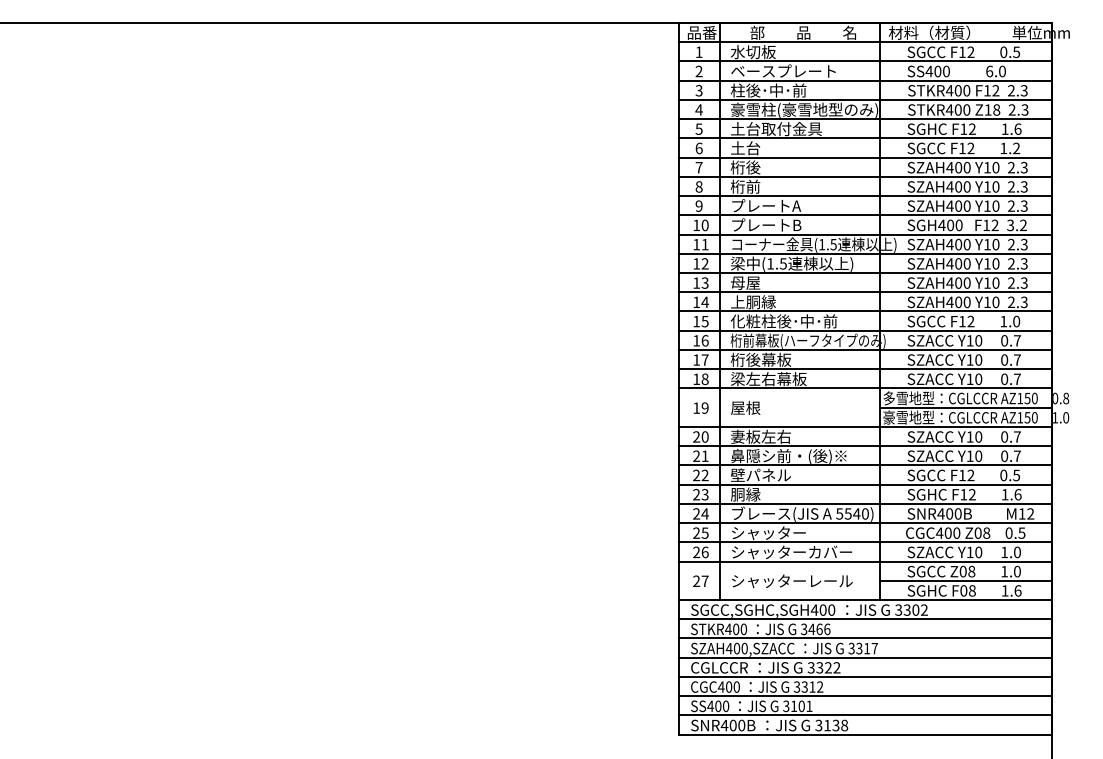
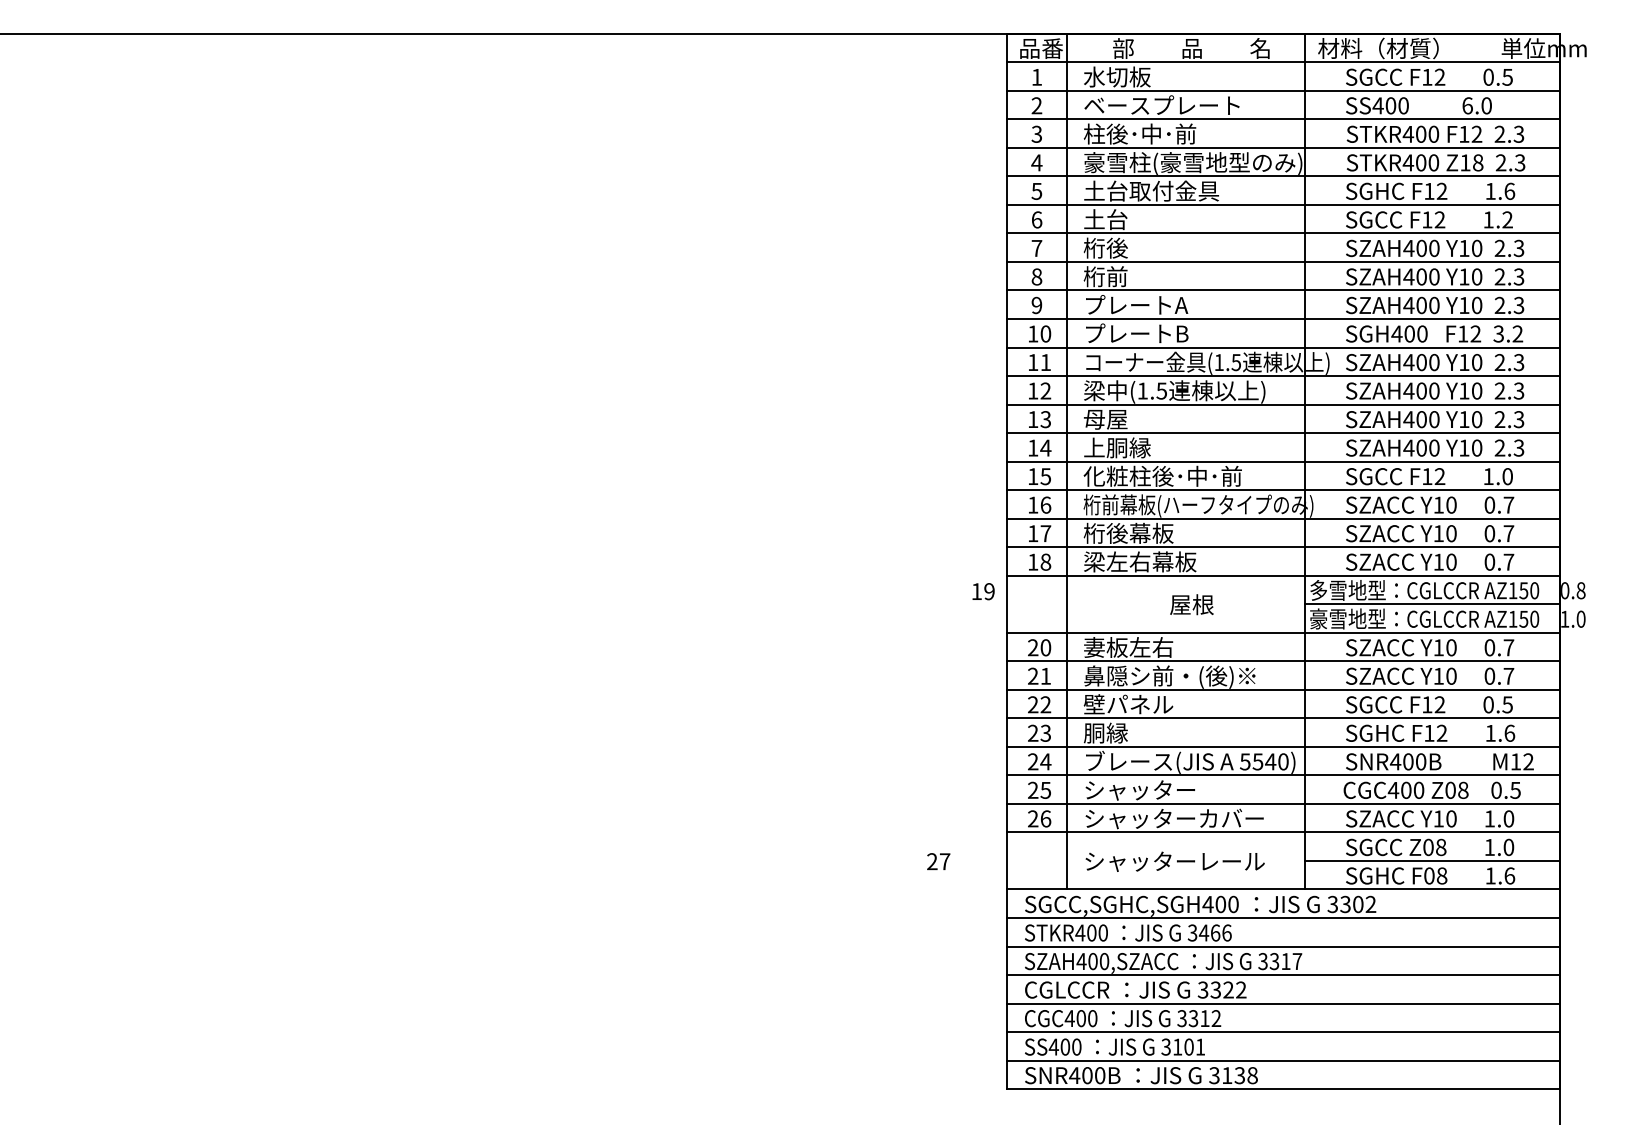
text: (700, 407) -> (982, 590), moved
text: (745, 407) -> (1191, 604), moved
text: (700, 580) -> (938, 860), moved

